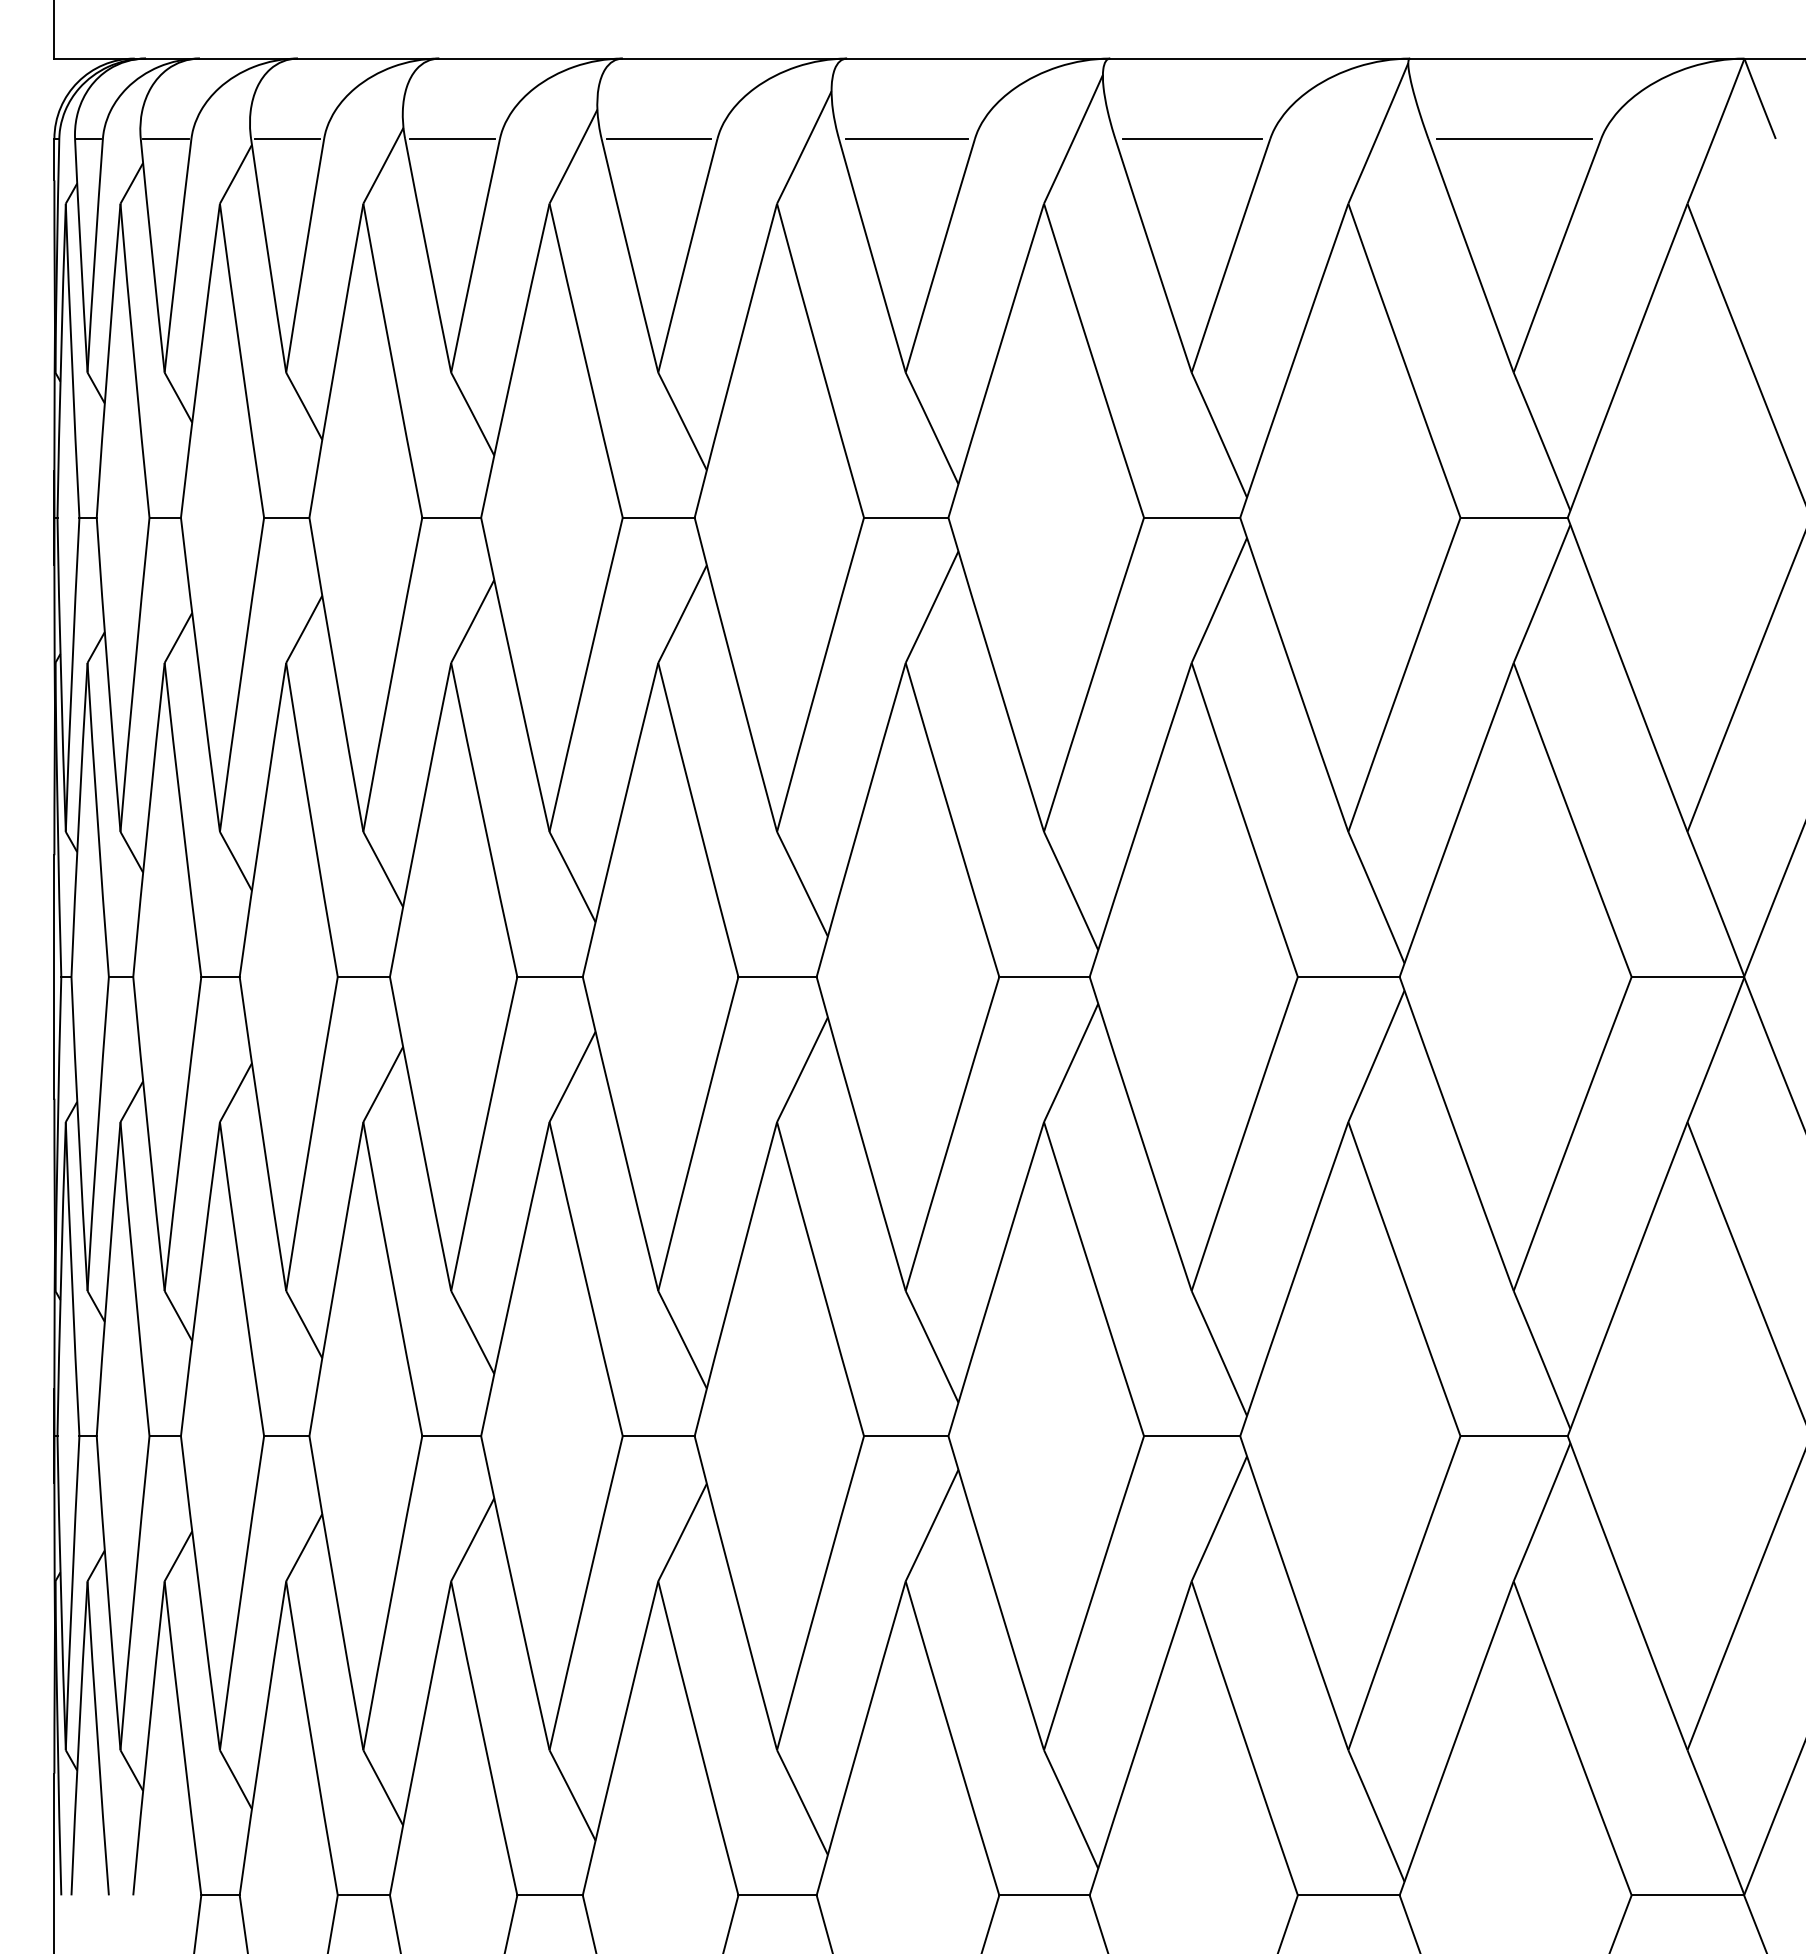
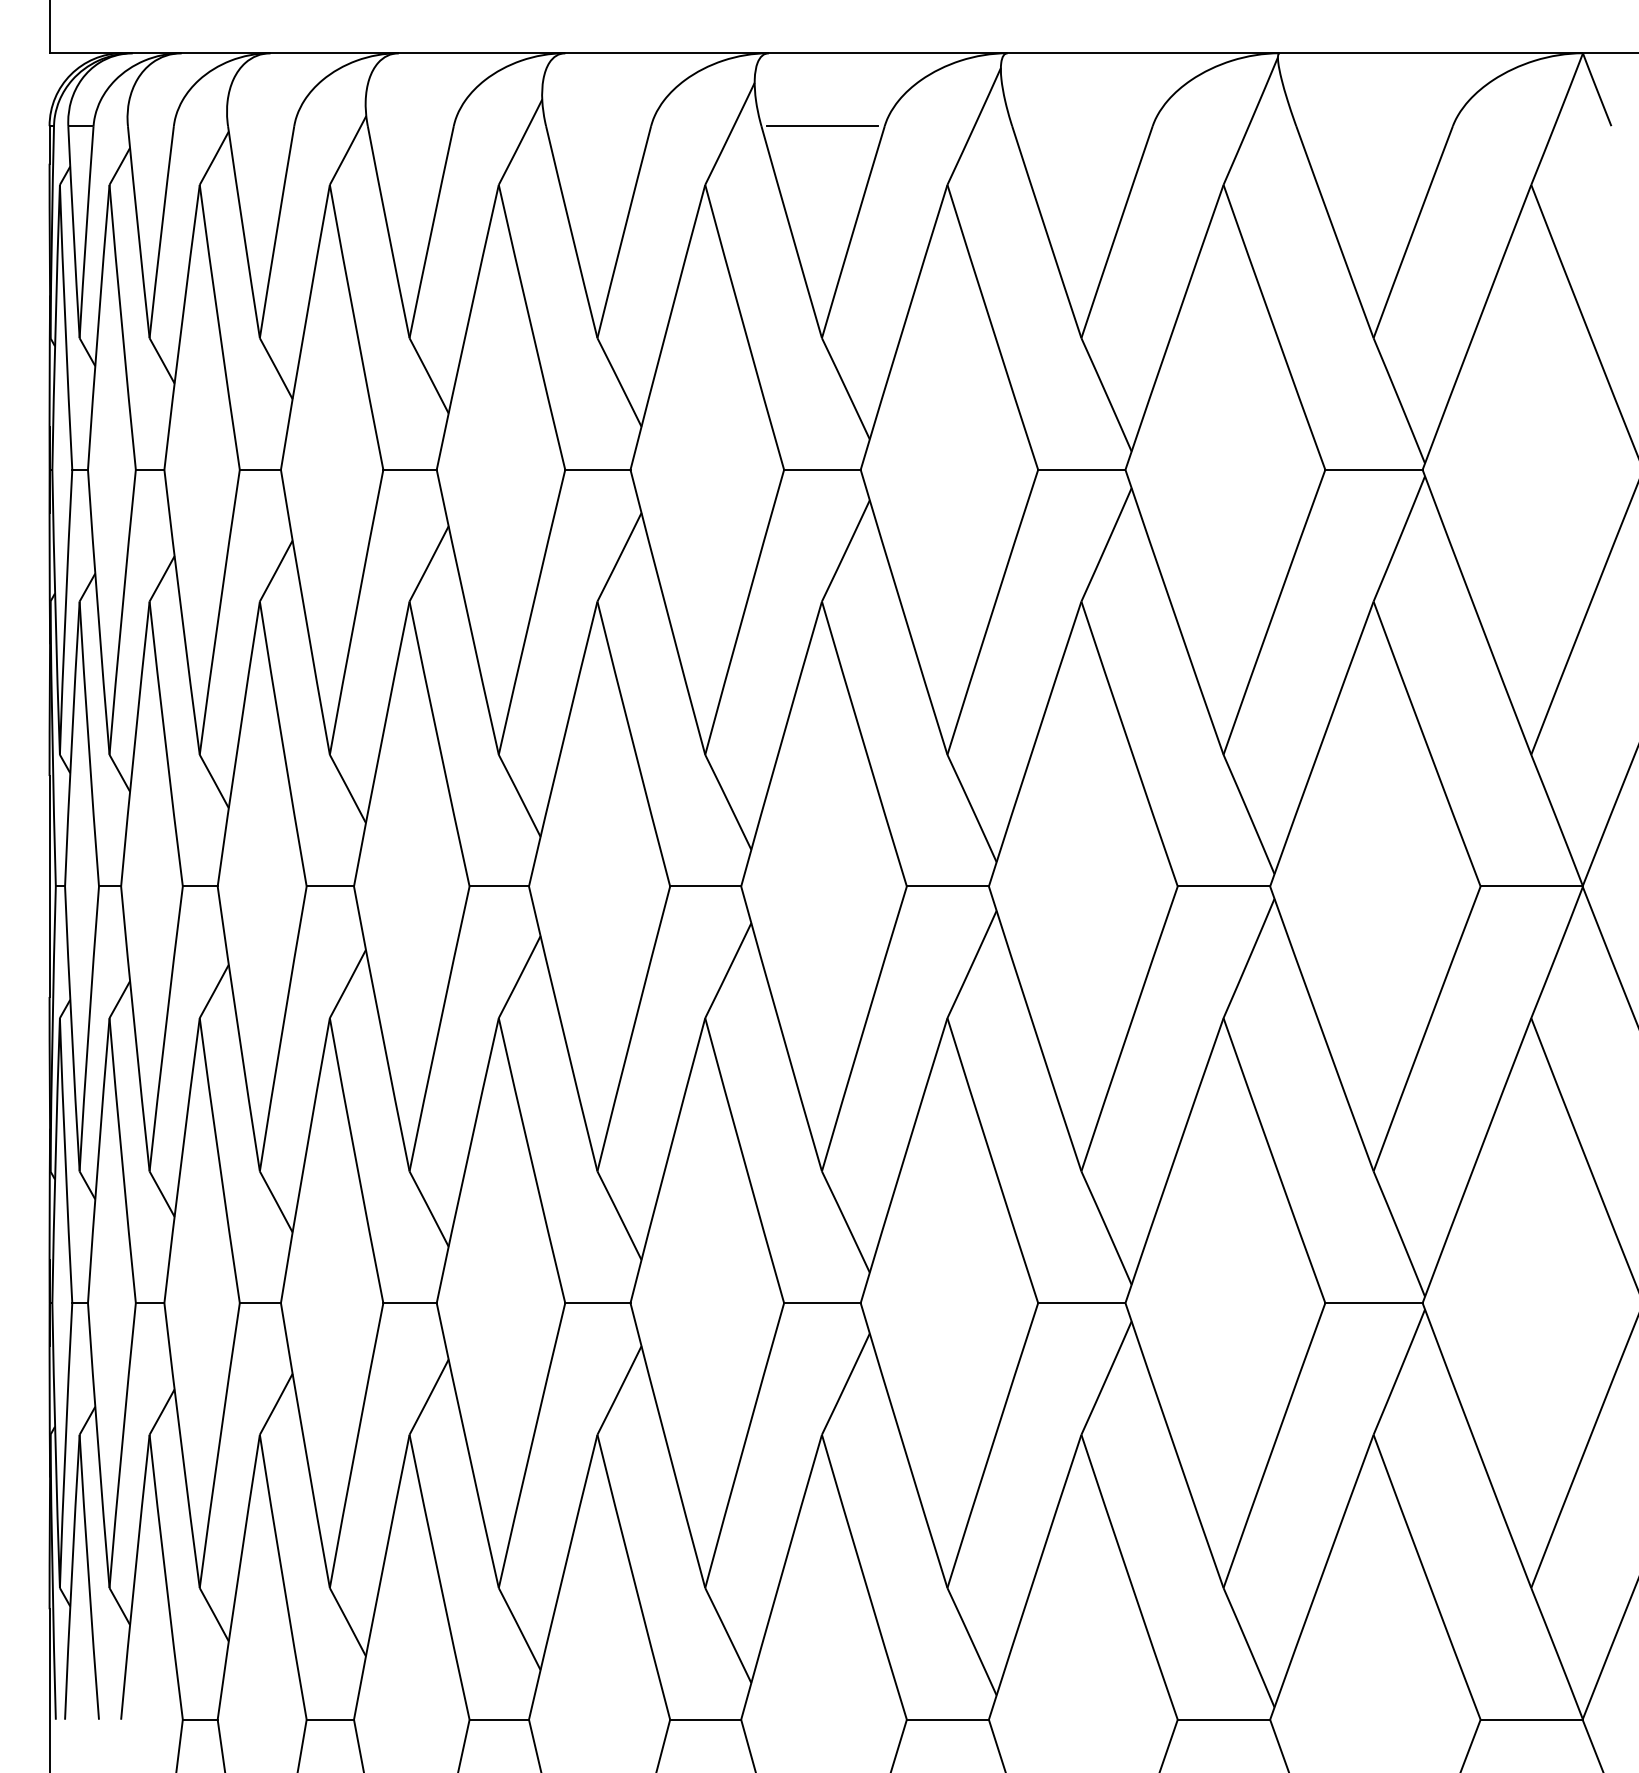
line: (165, 138) -> (150, 125), removed
line: (287, 138) -> (261, 125), removed
line: (451, 138) -> (409, 125), removed
line: (659, 138) -> (598, 125), removed
line: (1192, 138) -> (1082, 125), removed
line: (1514, 138) -> (1374, 125), removed

